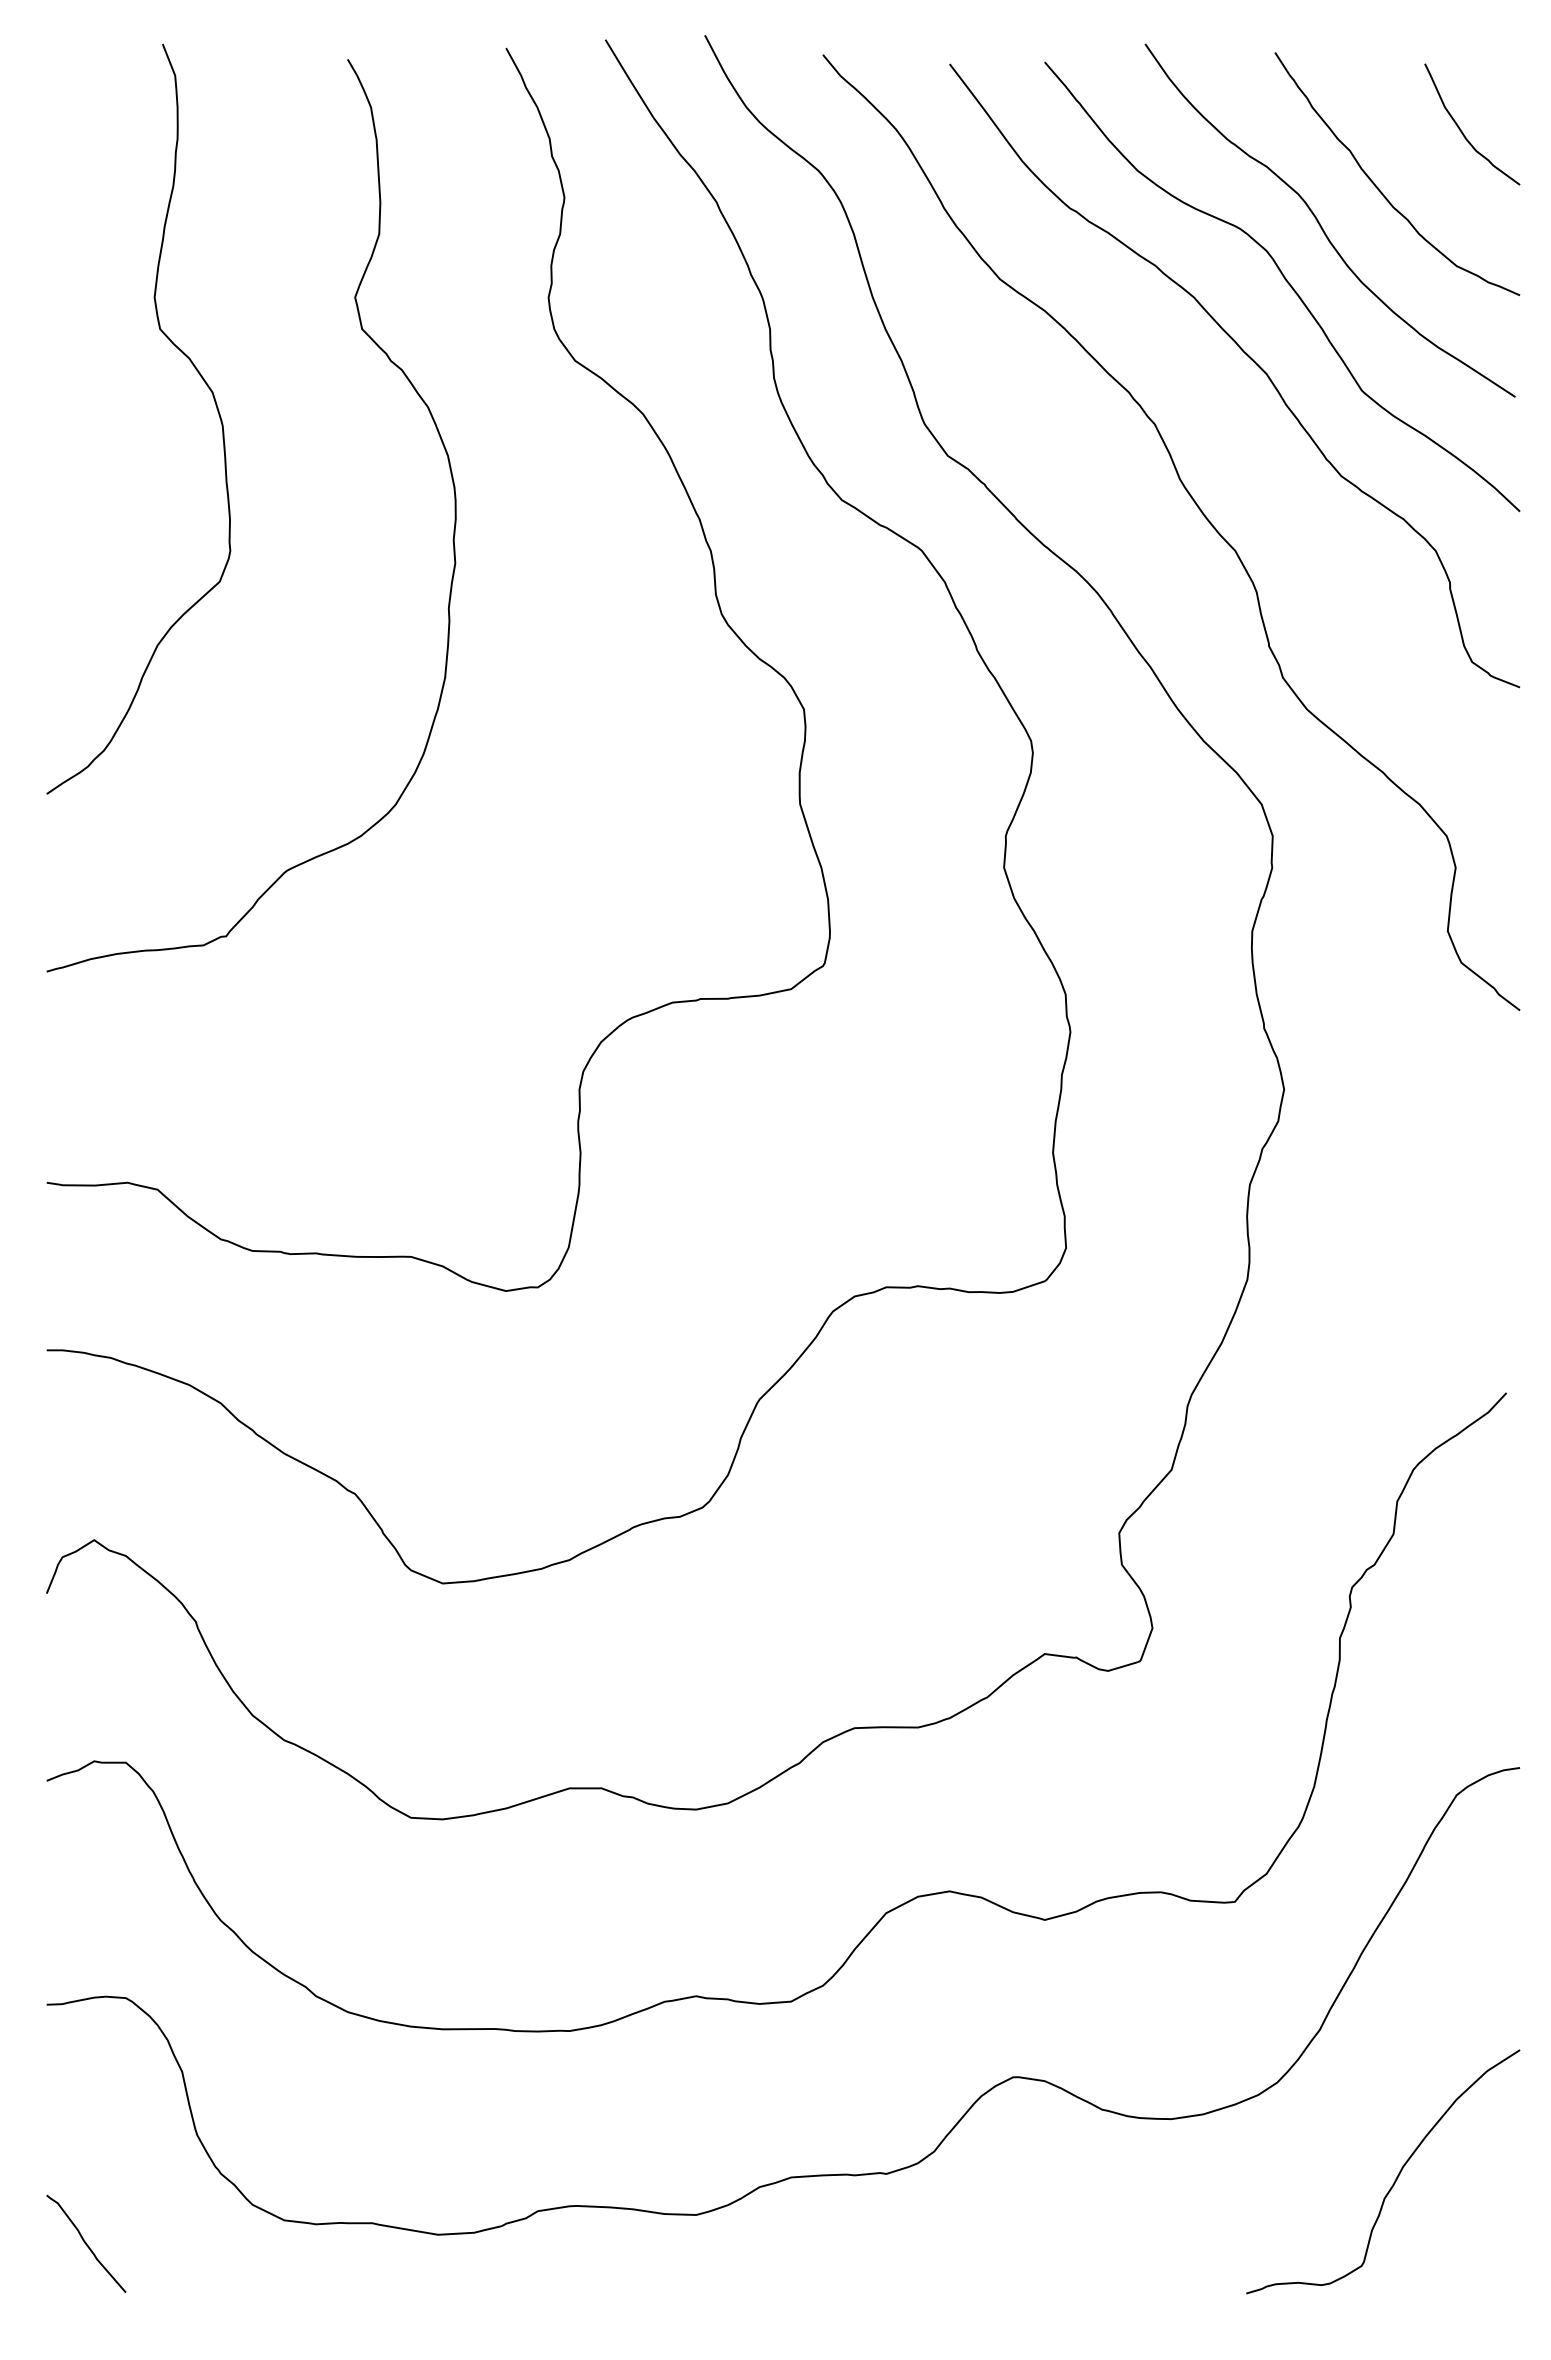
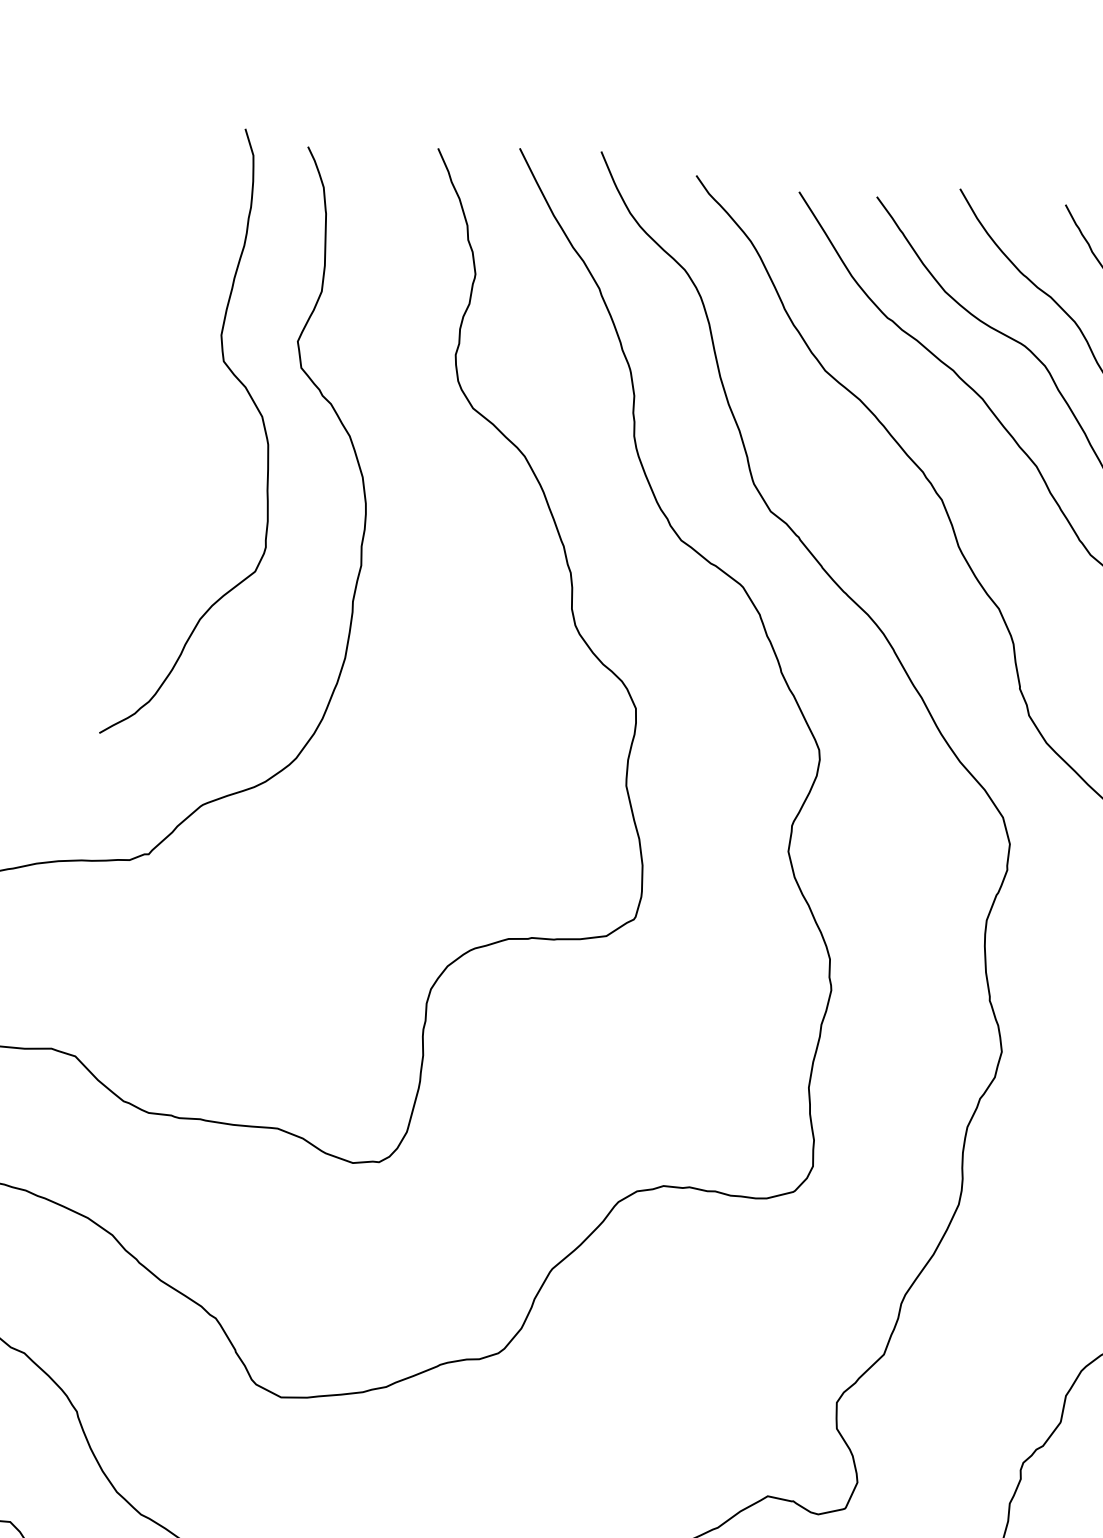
curve: (201, 378) -> (254, 404), moved

